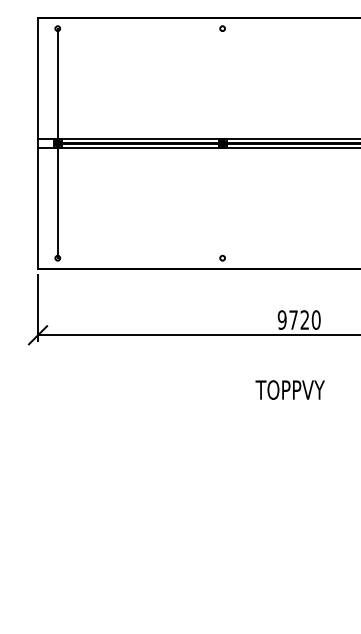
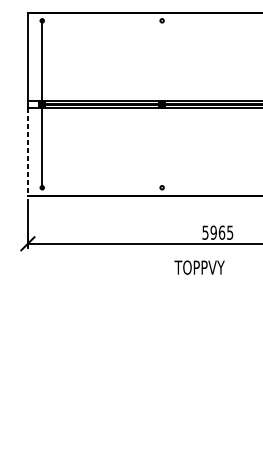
line: (38, 209) -> (28, 152), solid -> dashed
text: (298, 319) -> (217, 232), 9720 -> 5965
text: (289, 389) -> (199, 267), moved

